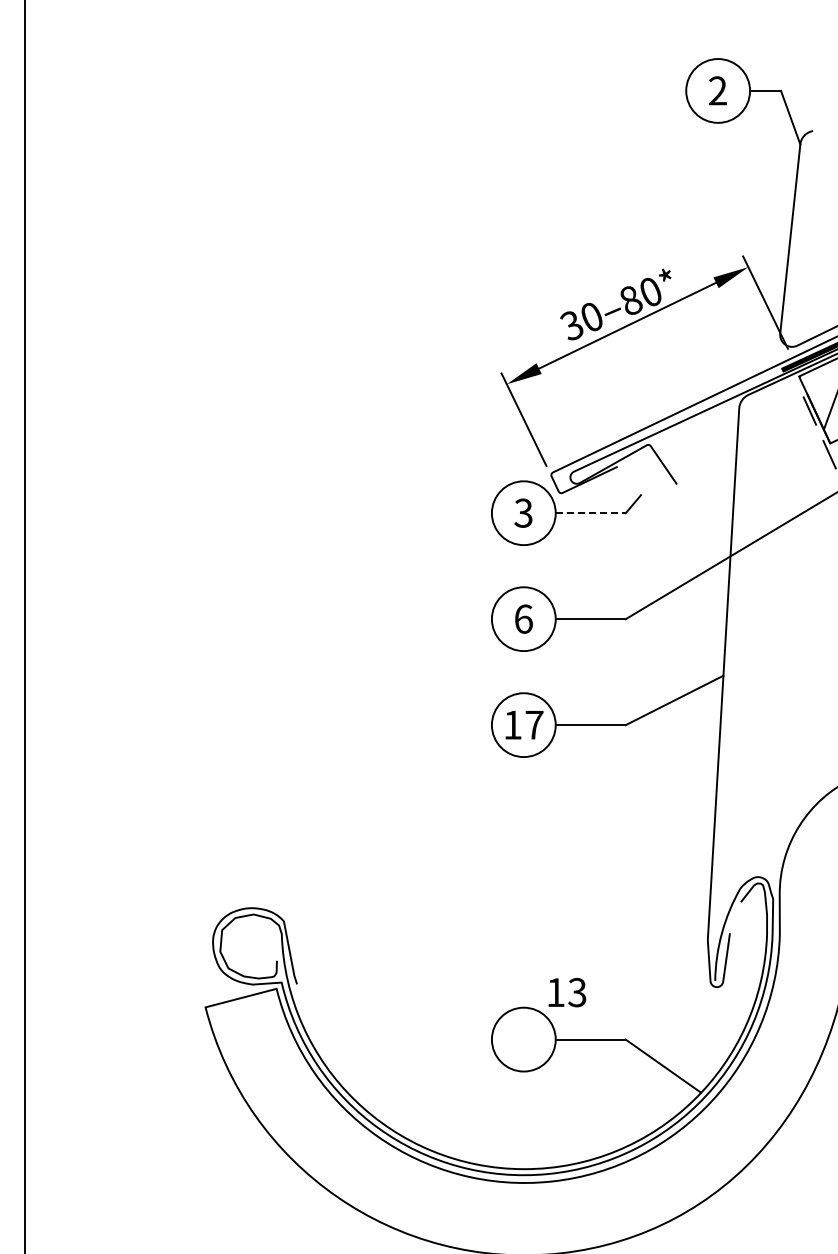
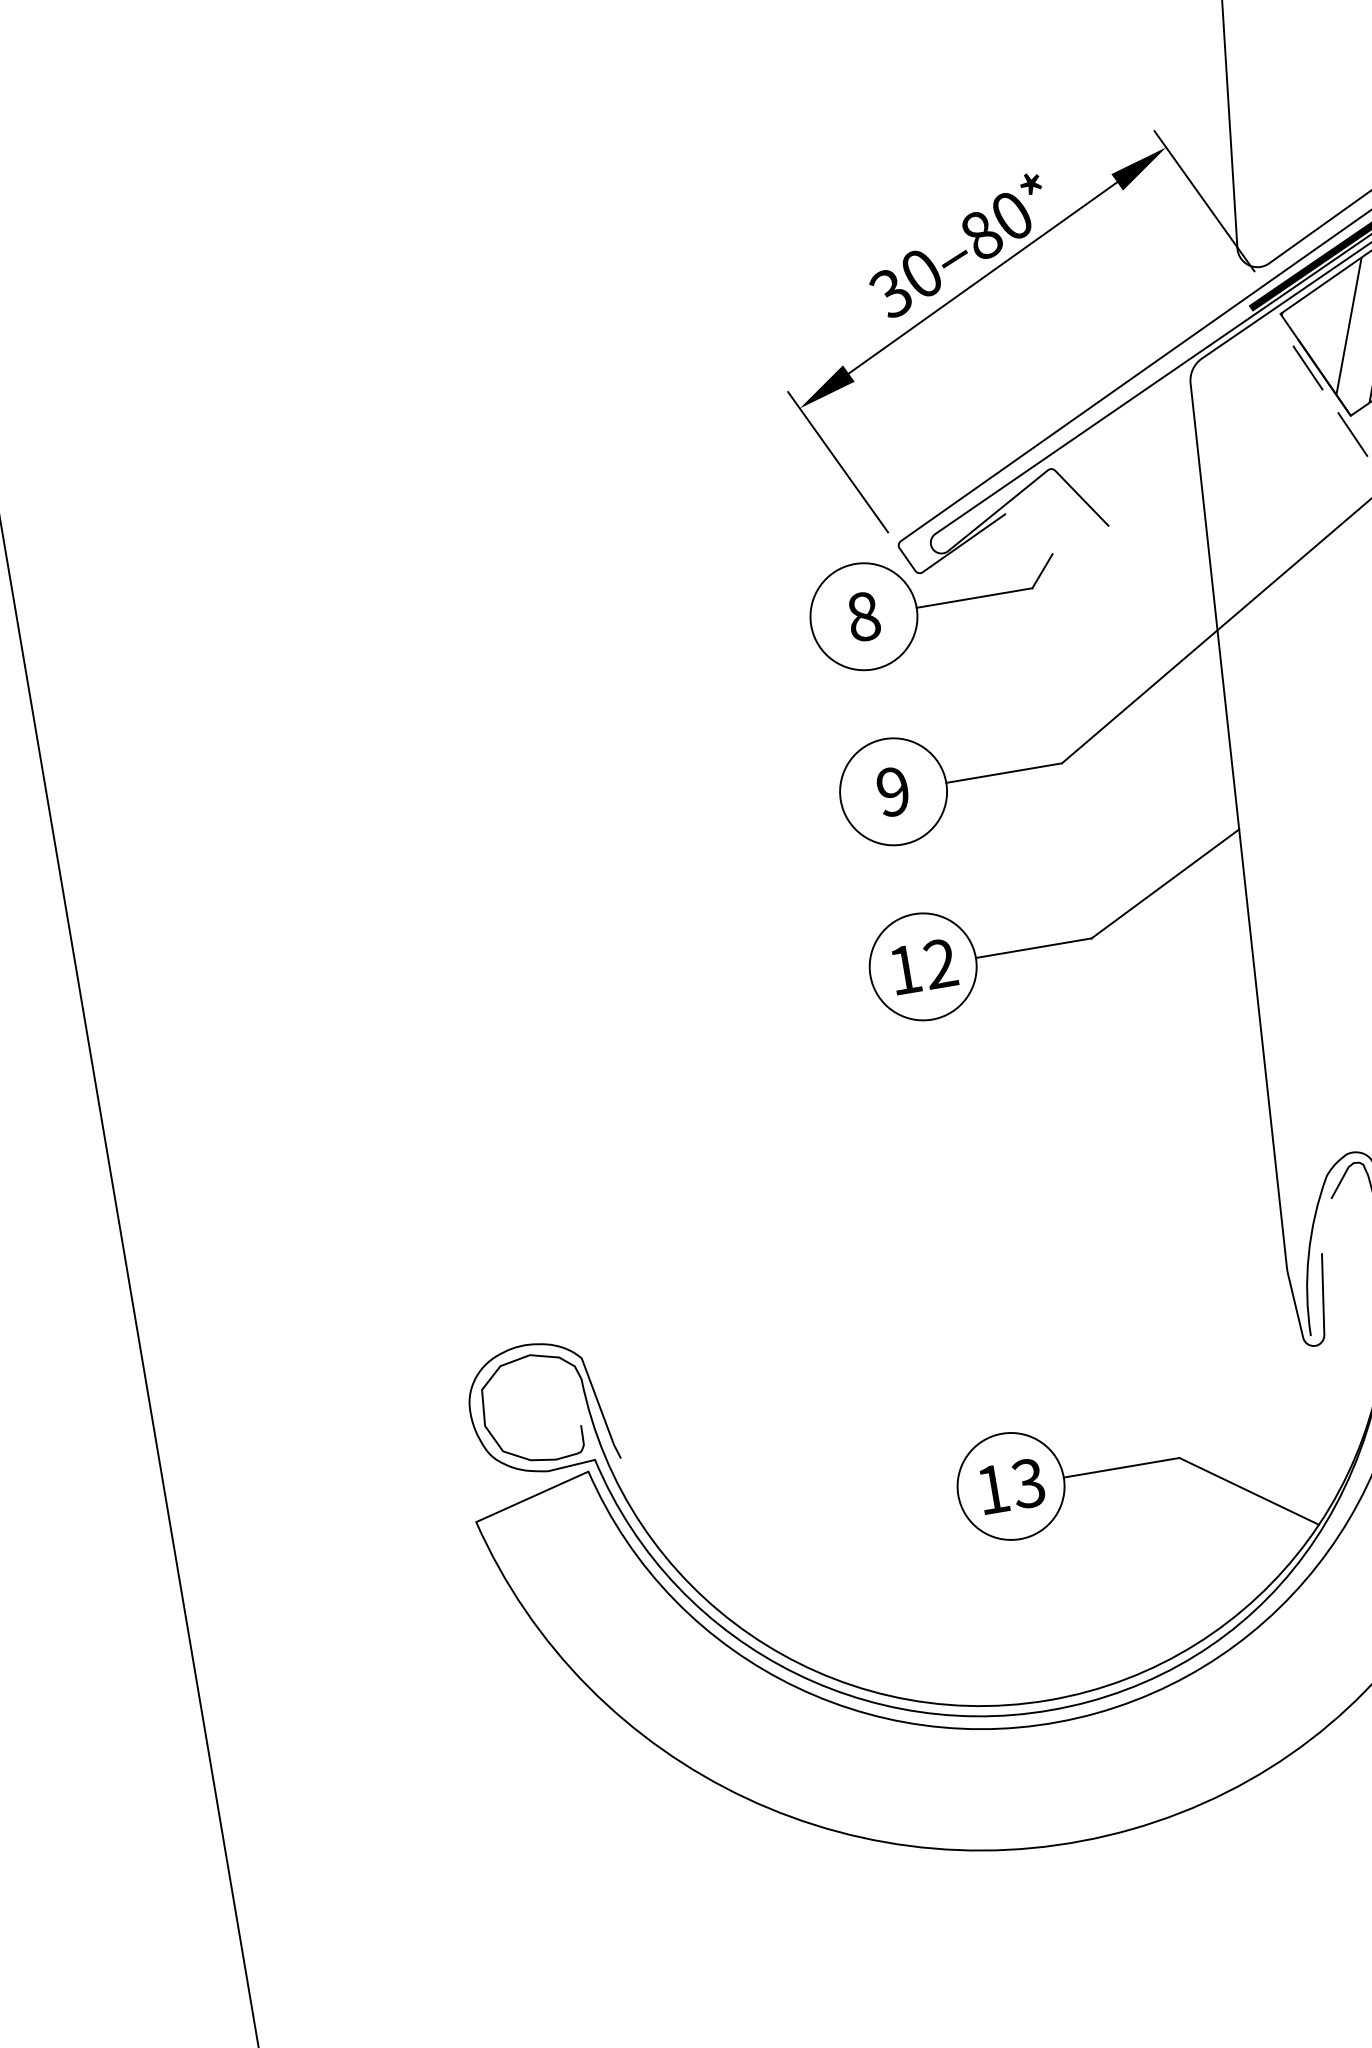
text: (523, 512) -> (863, 615), 3 -> 8
line: (591, 513) -> (975, 598), dashed -> solid
text: (523, 618) -> (892, 790), 6 -> 9
text: (534, 724) -> (940, 962), 17 -> 12
text: (567, 992) -> (1012, 1486), moved

